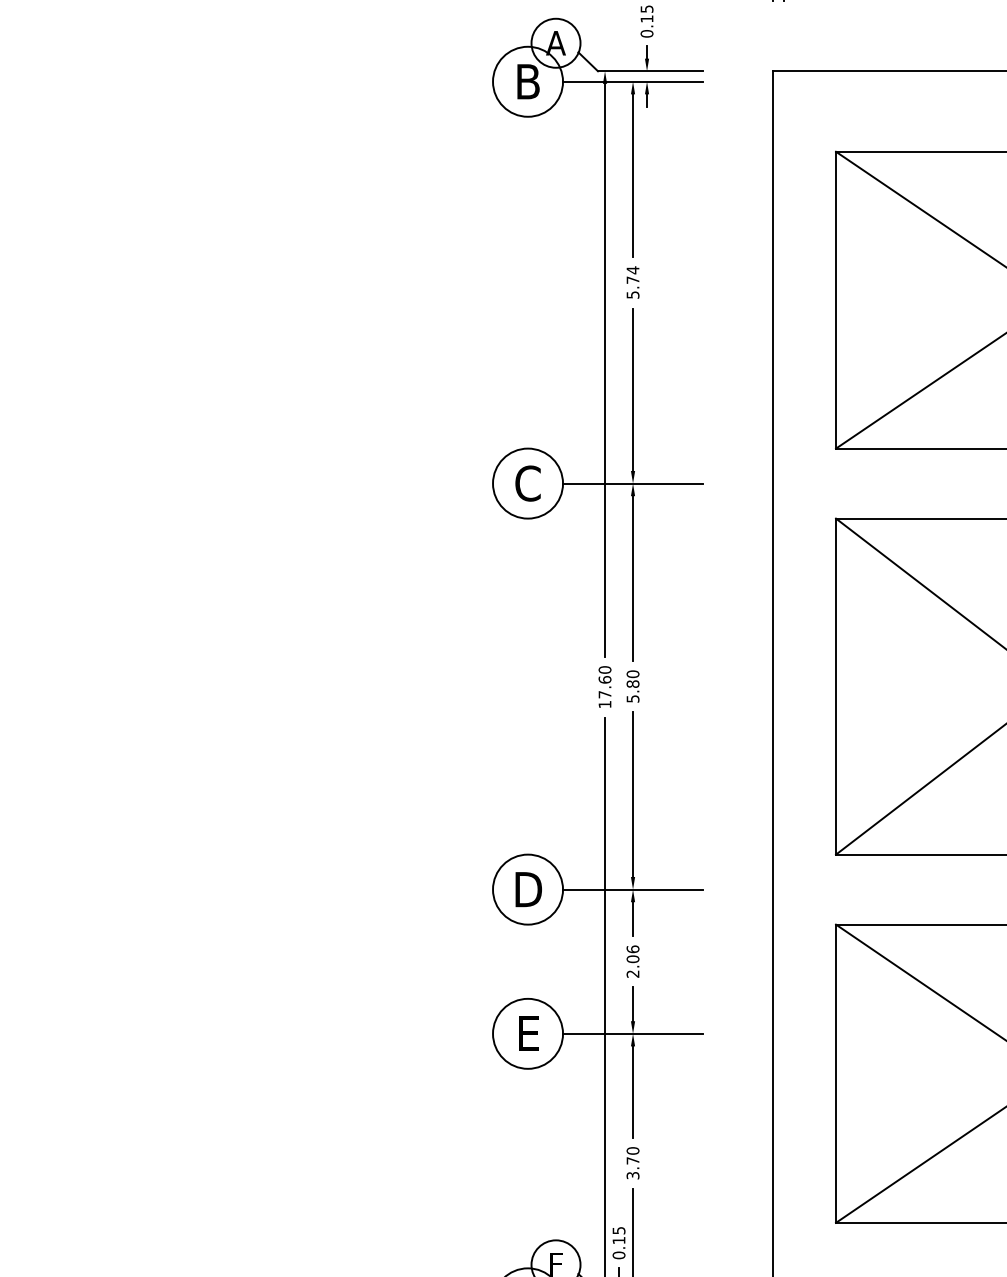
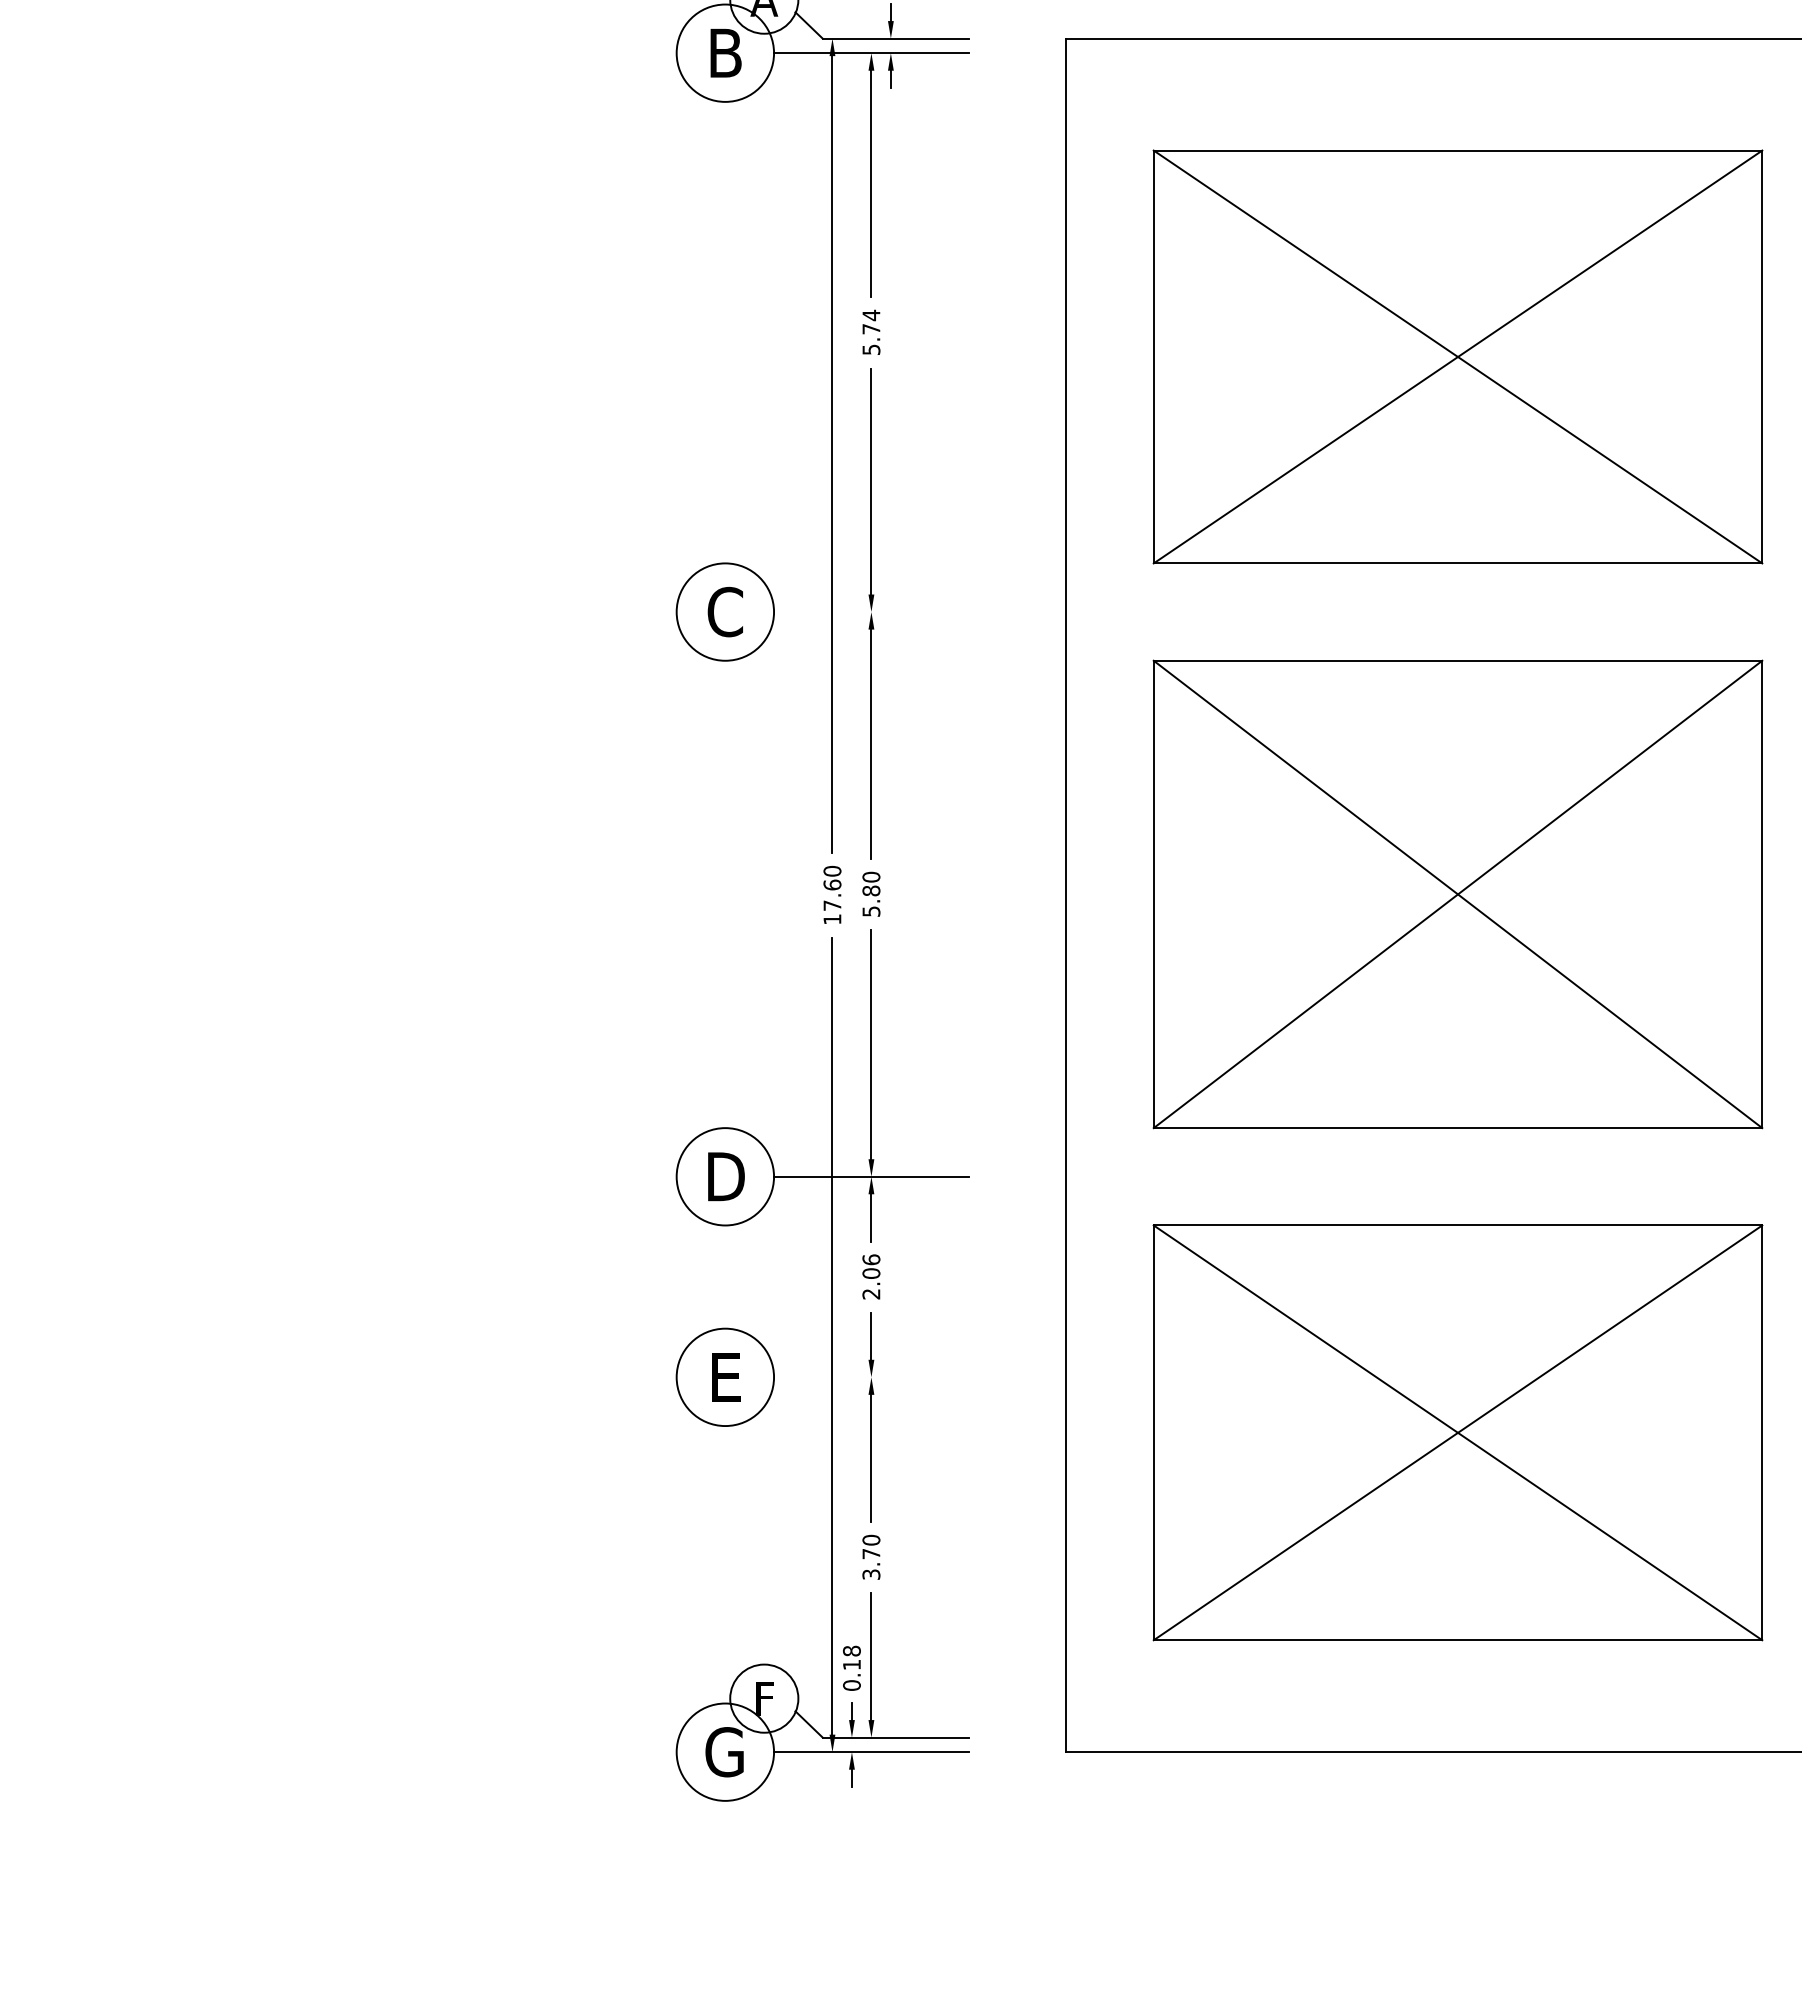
line: (633, 483) -> (871, 612), removed
line: (633, 1033) -> (871, 1377), removed
text: (618, 1230) -> (851, 1650), 0.15 -> 0.18

